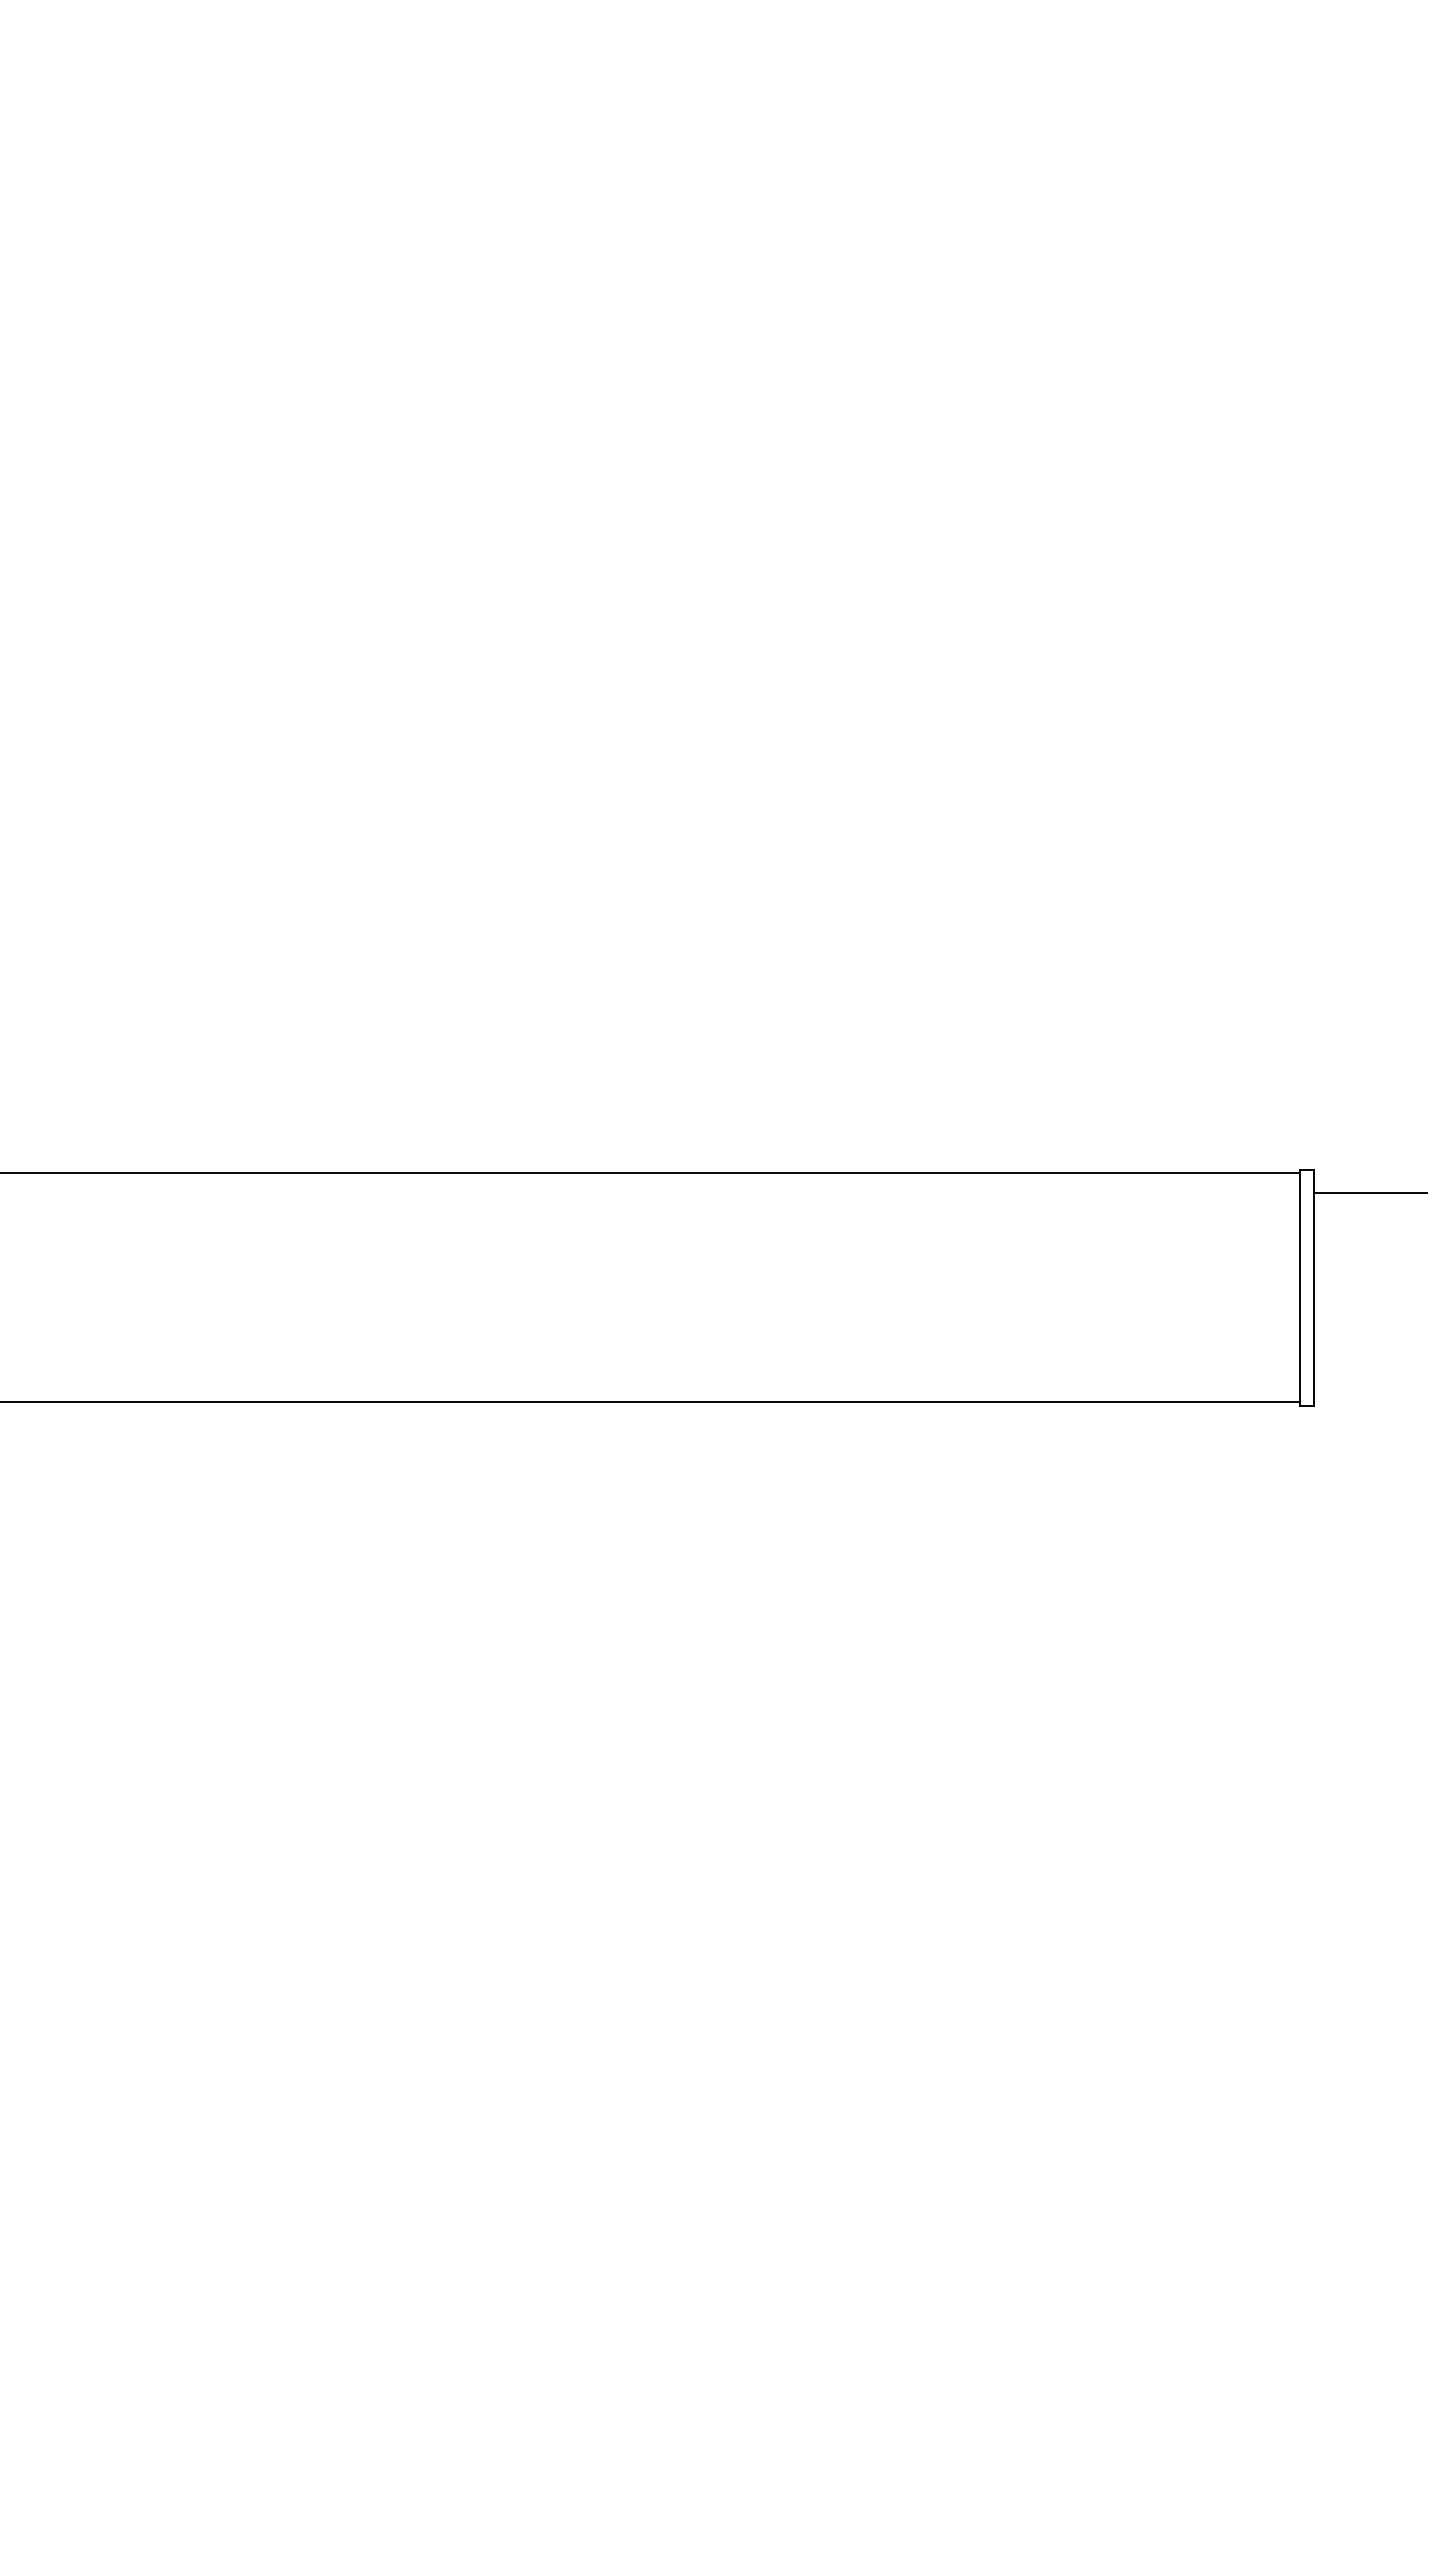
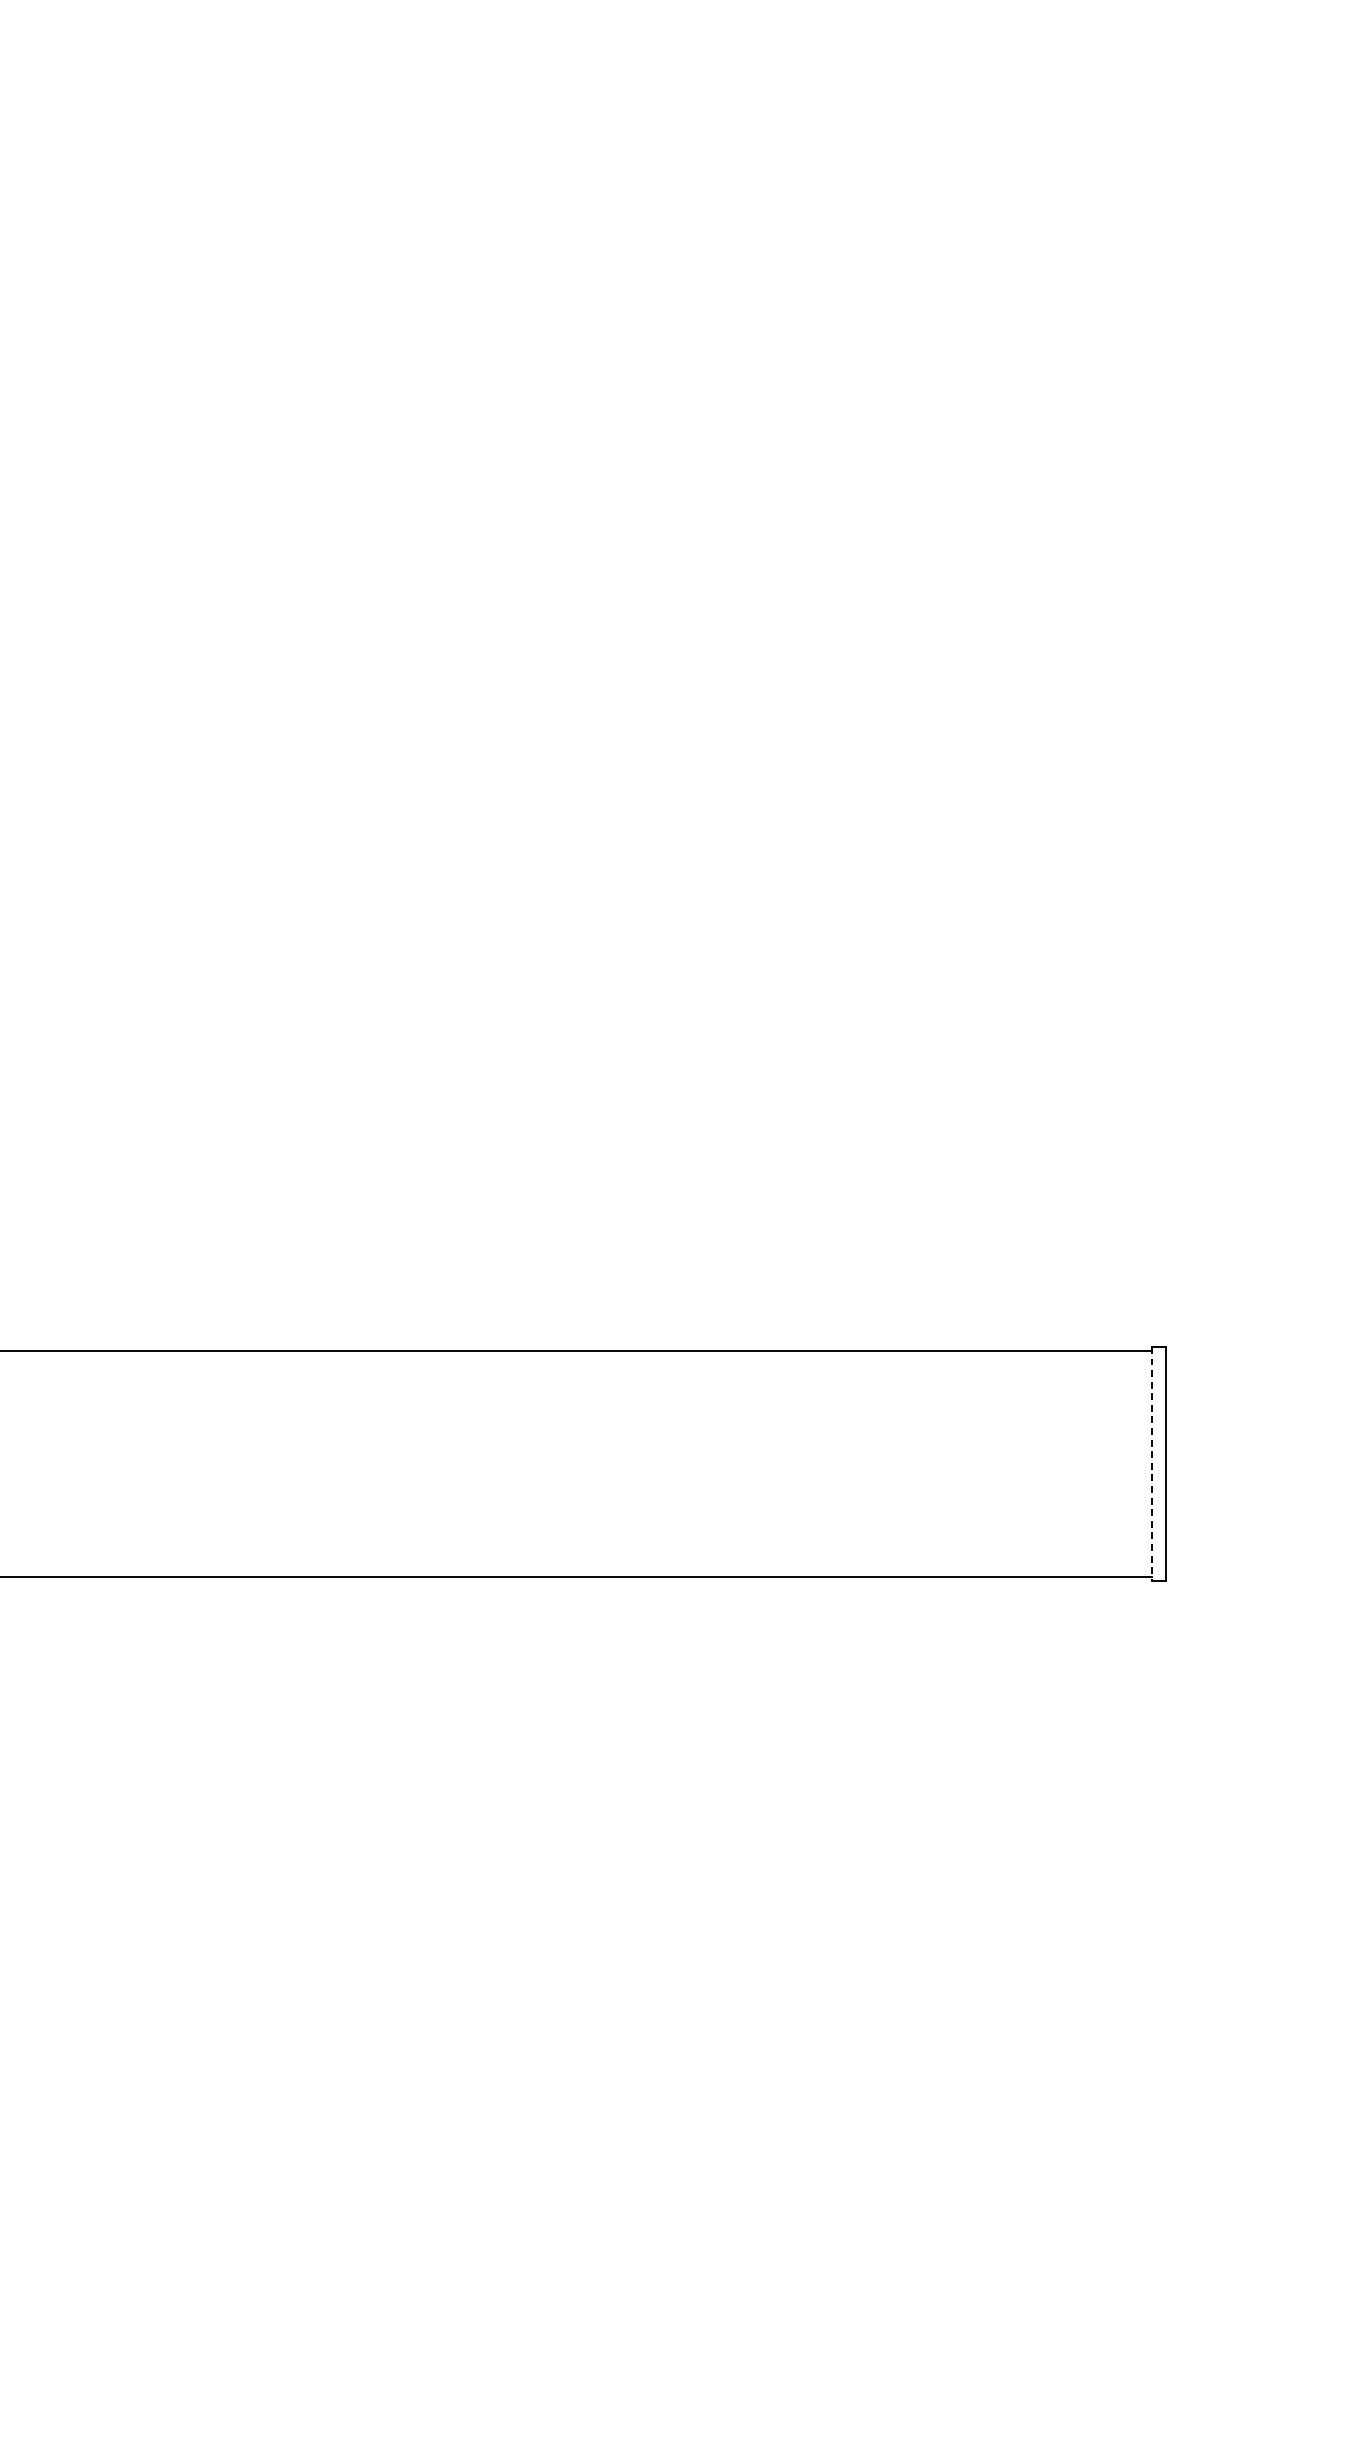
line: (1370, 1193) -> (1222, 1370), removed
line: (1299, 1288) -> (1152, 1464), solid -> dashed

